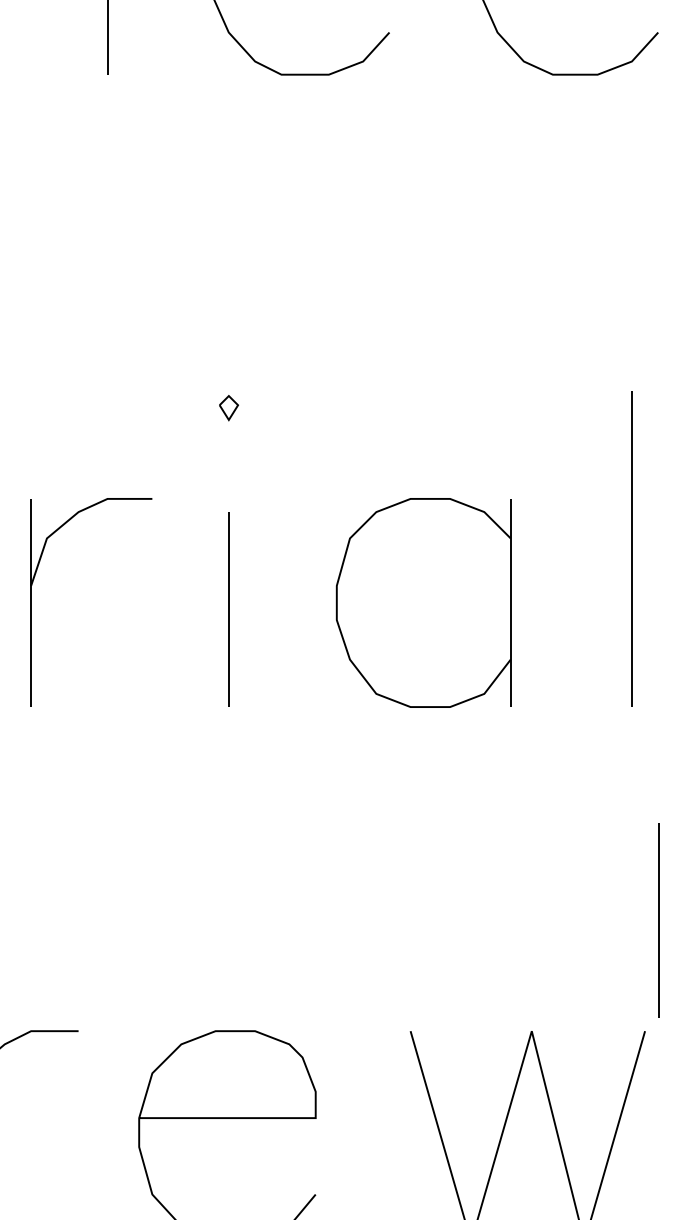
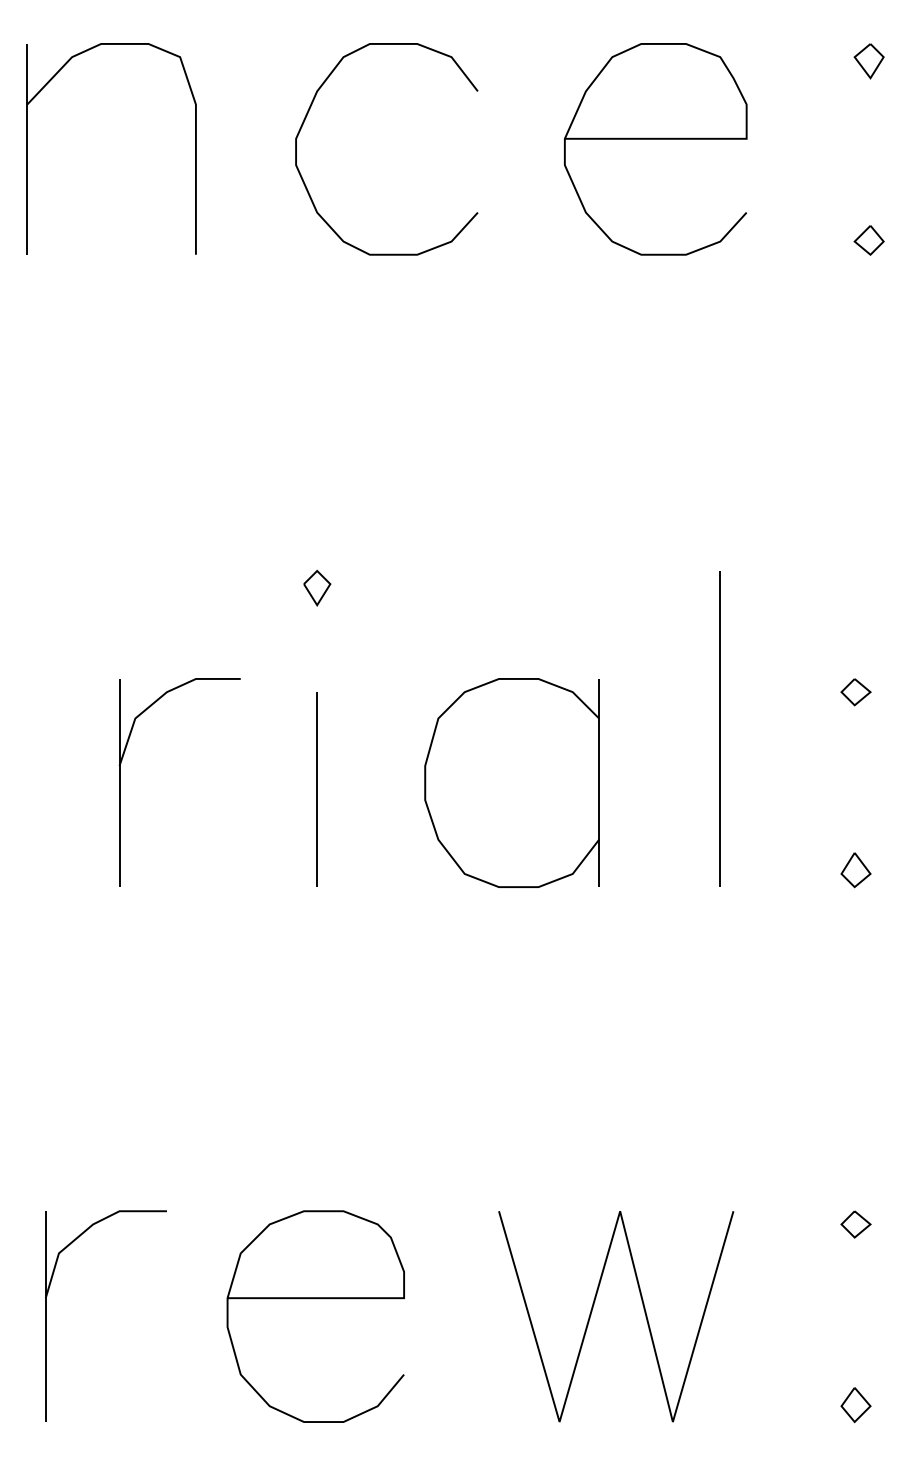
part: (229, 407) -> (317, 587), size x1.43
line: (658, 920) -> (746, 1100), removed

